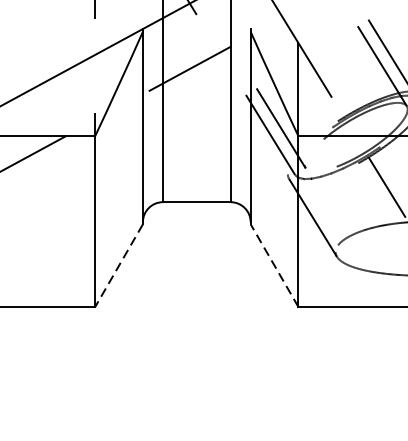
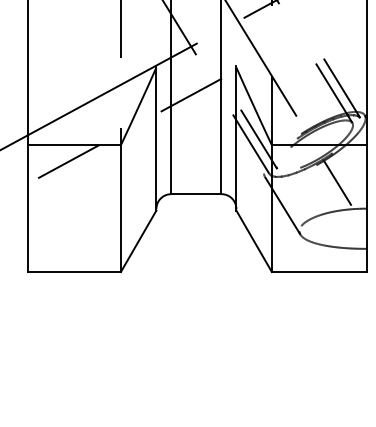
line: (273, 264) -> (253, 240), dashed -> solid
line: (118, 265) -> (138, 241), dashed -> solid

